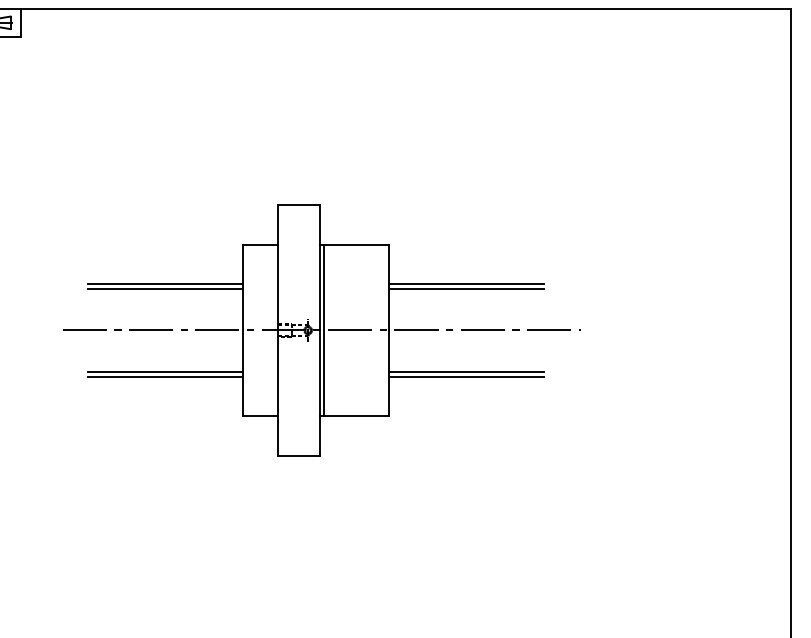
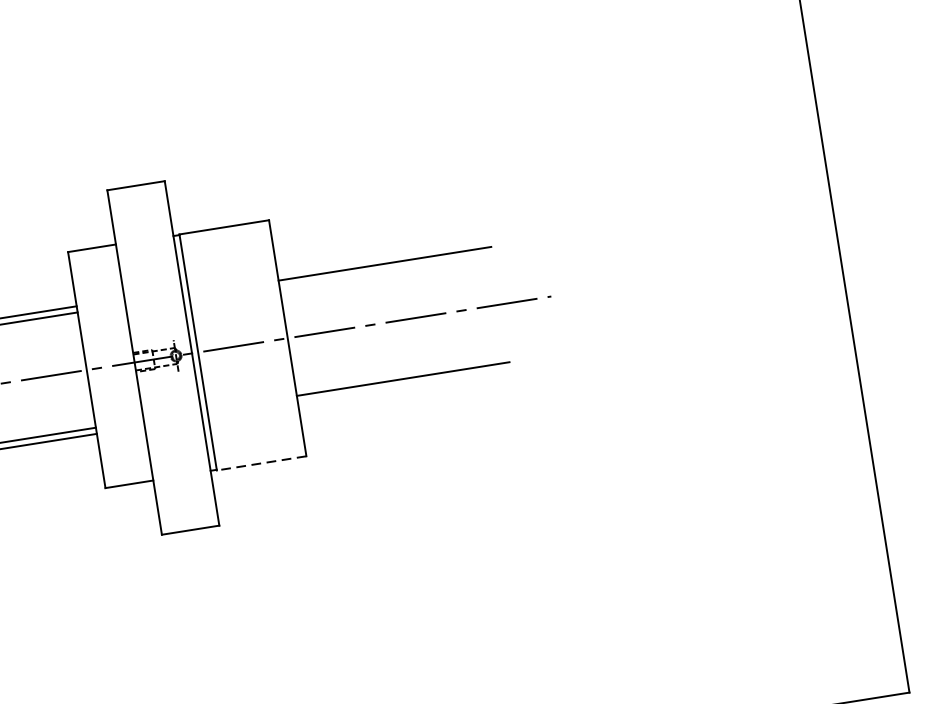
line: (466, 284) -> (383, 258), removed
line: (466, 376) -> (403, 384), removed
line: (356, 416) -> (261, 463), solid -> dashed

